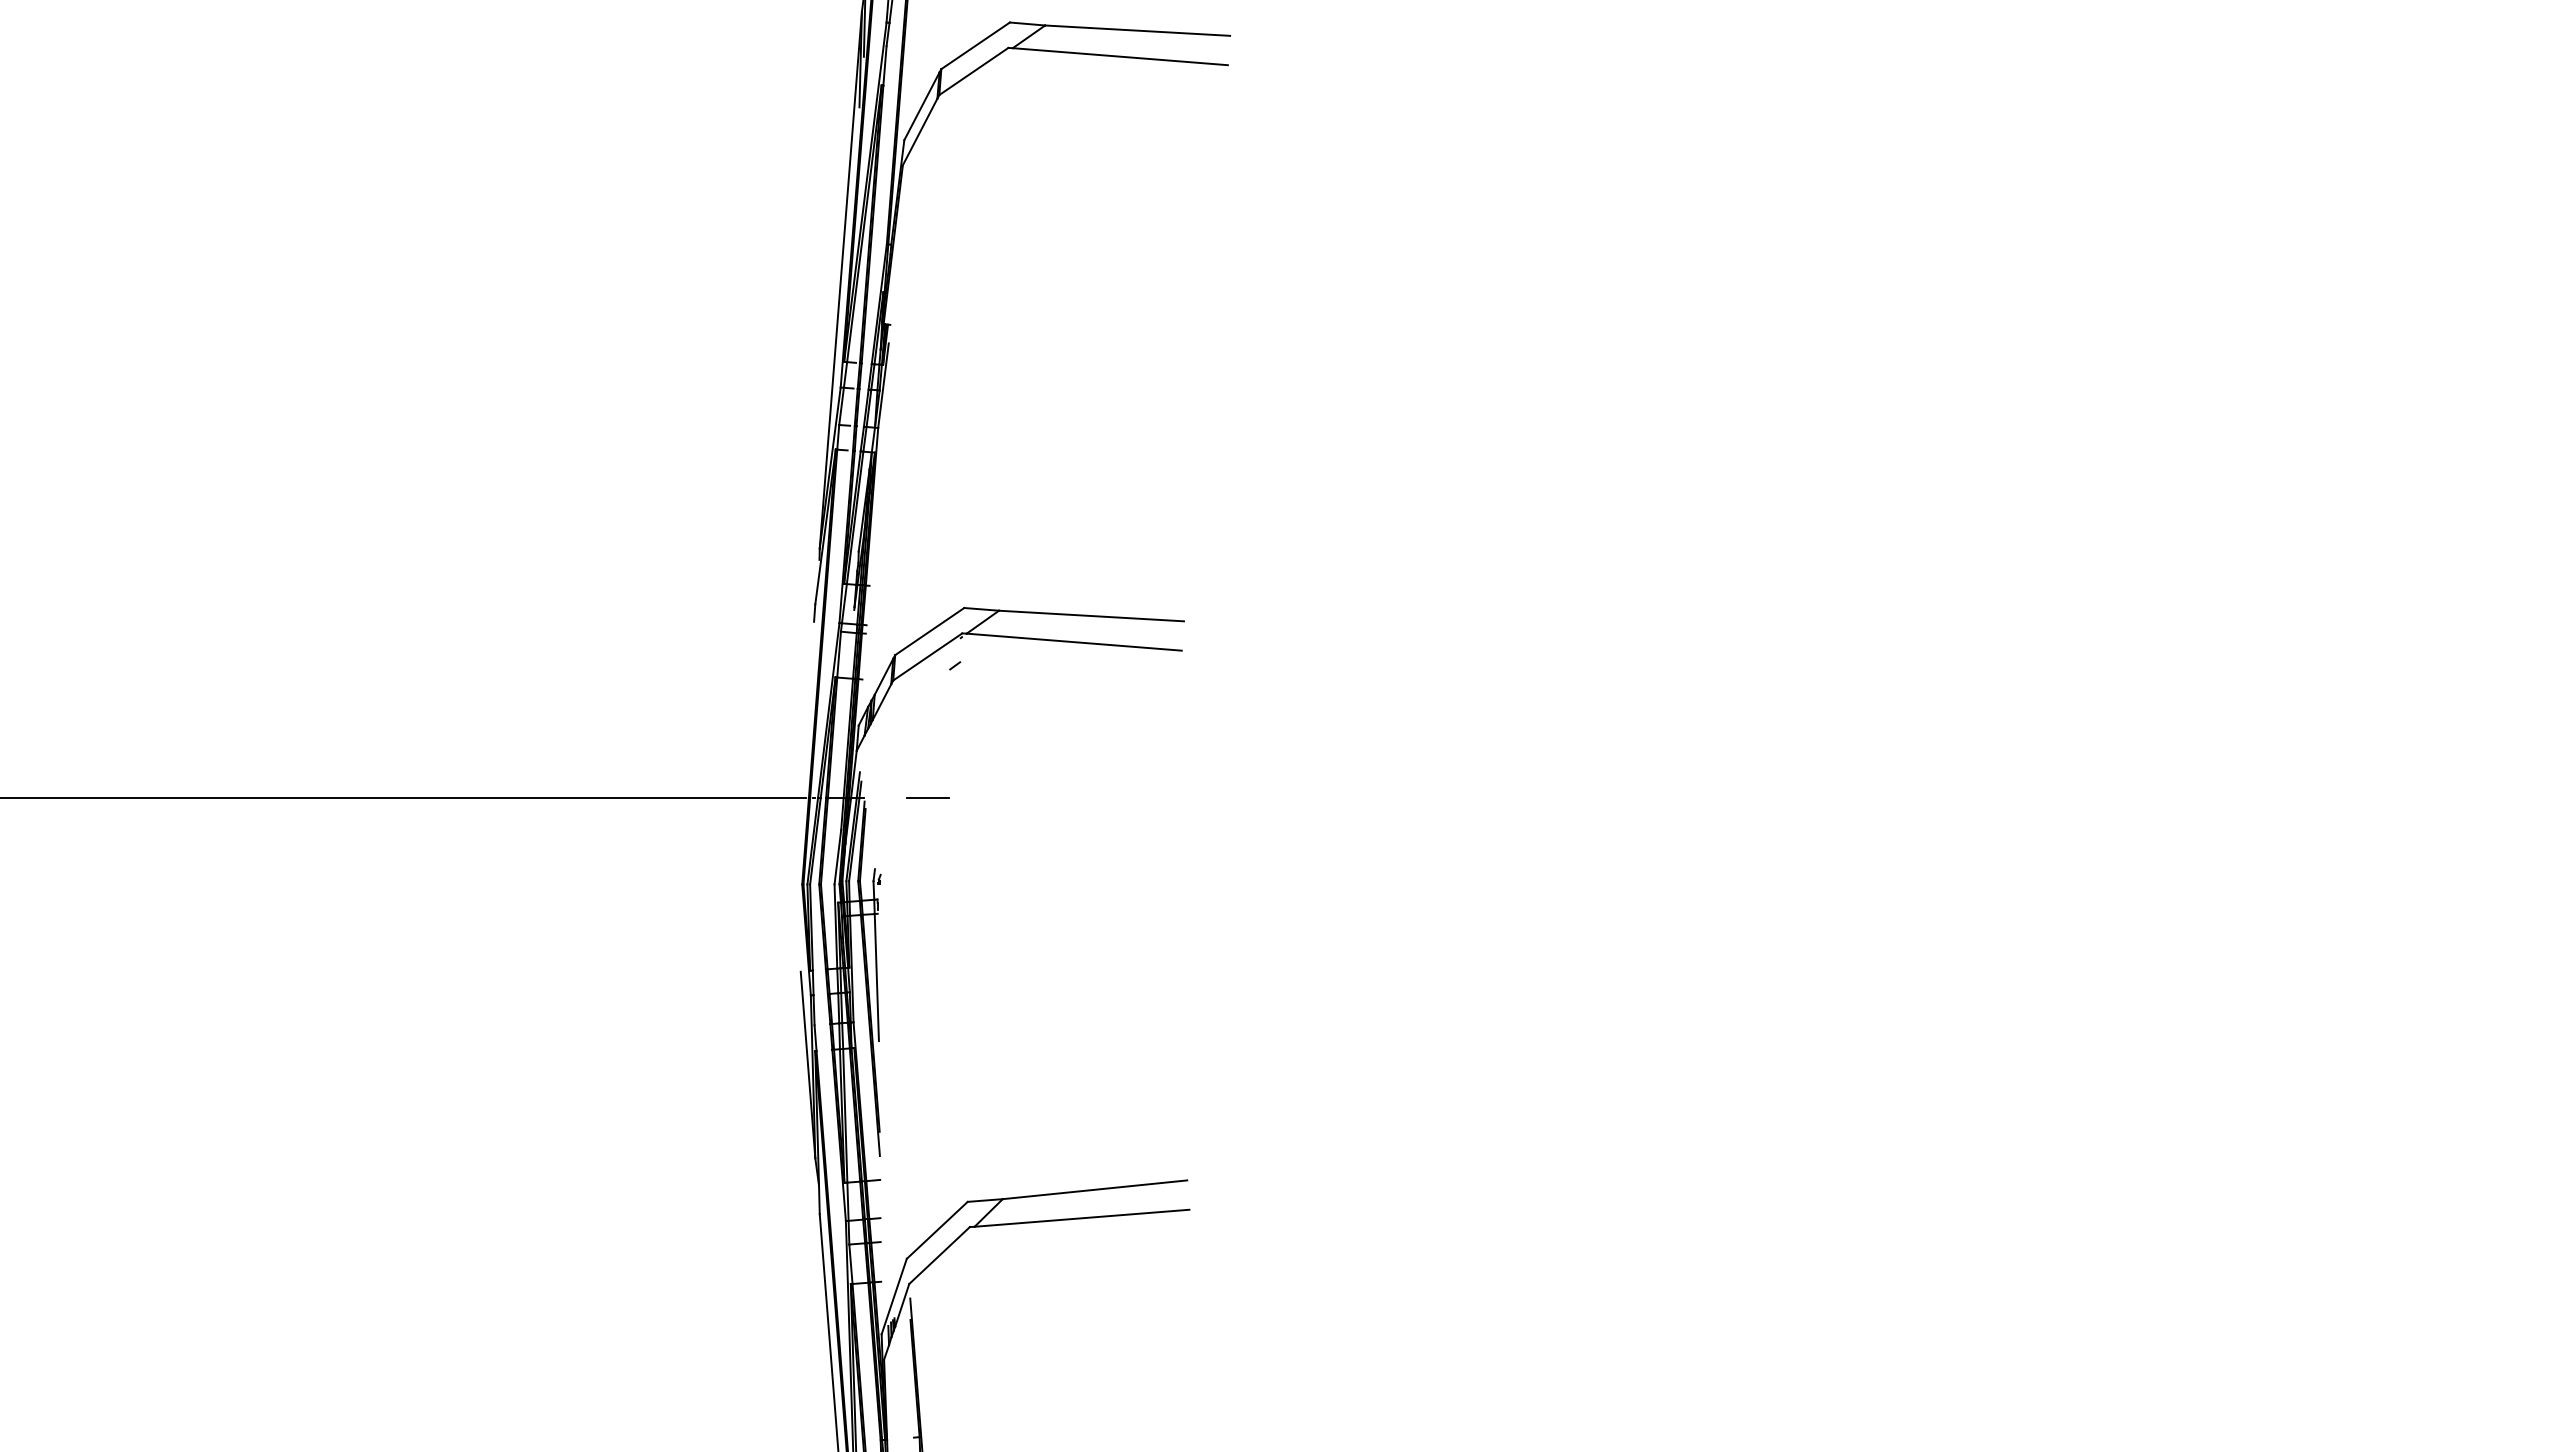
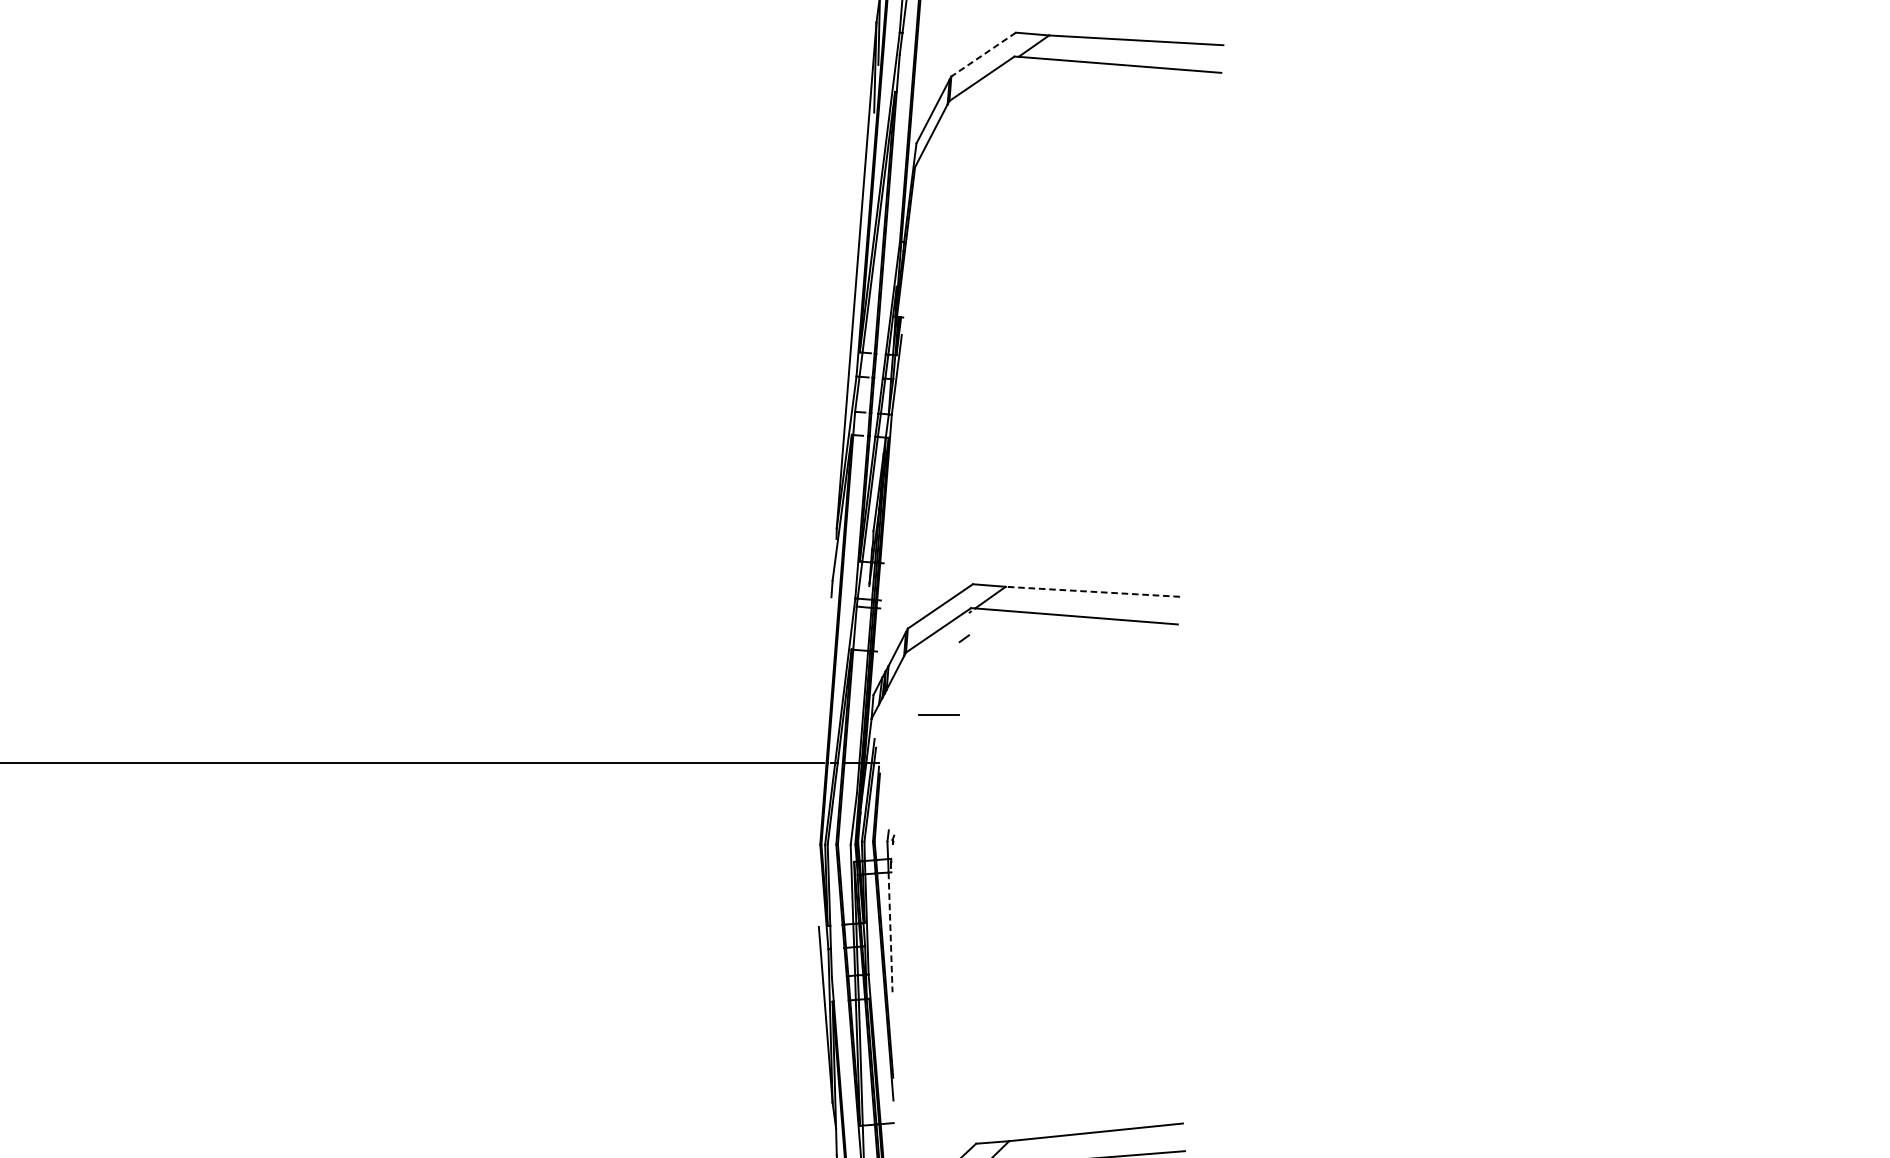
line: (975, 46) -> (983, 55), solid -> dashed
line: (1091, 616) -> (1092, 592), solid -> dashed
line: (927, 797) -> (938, 714), moved
line: (876, 977) -> (890, 932), solid -> dashed

